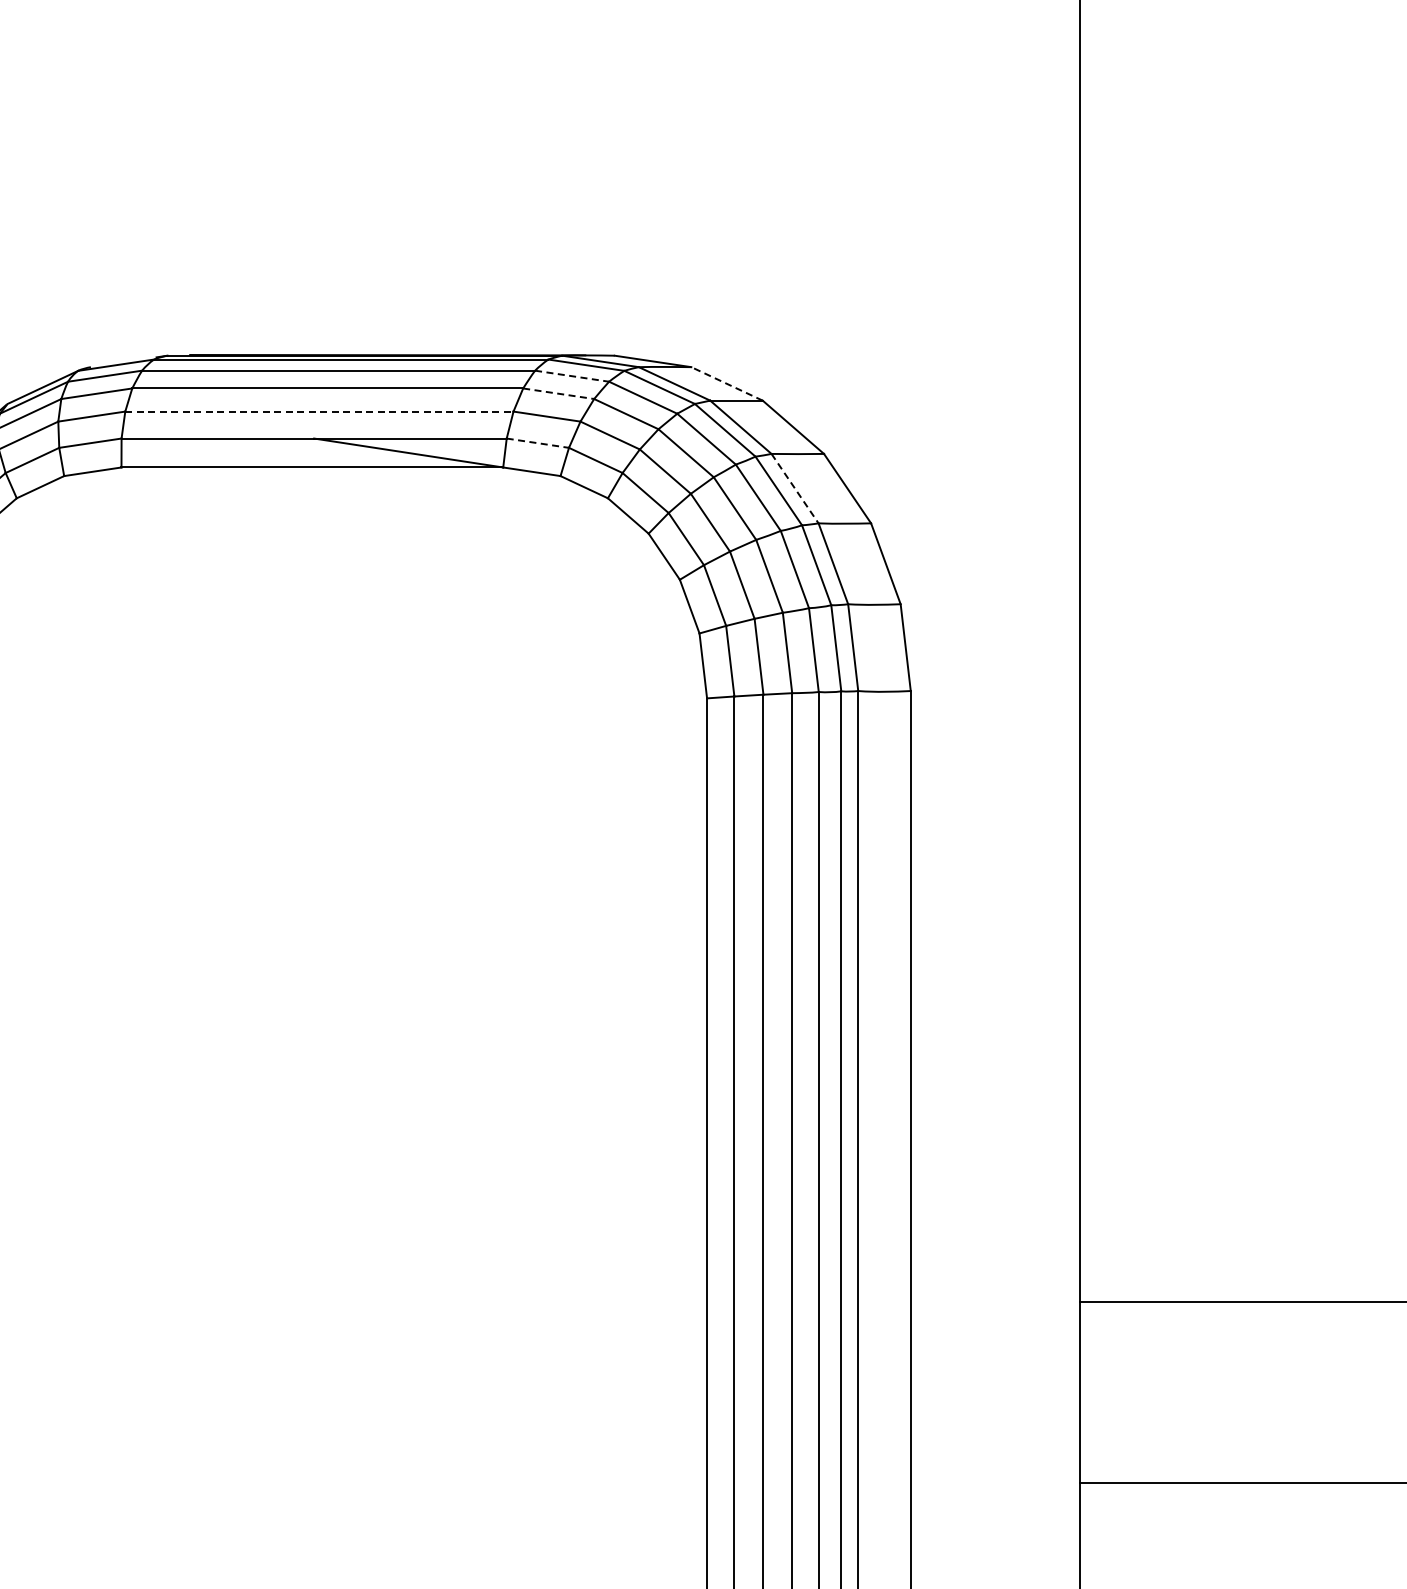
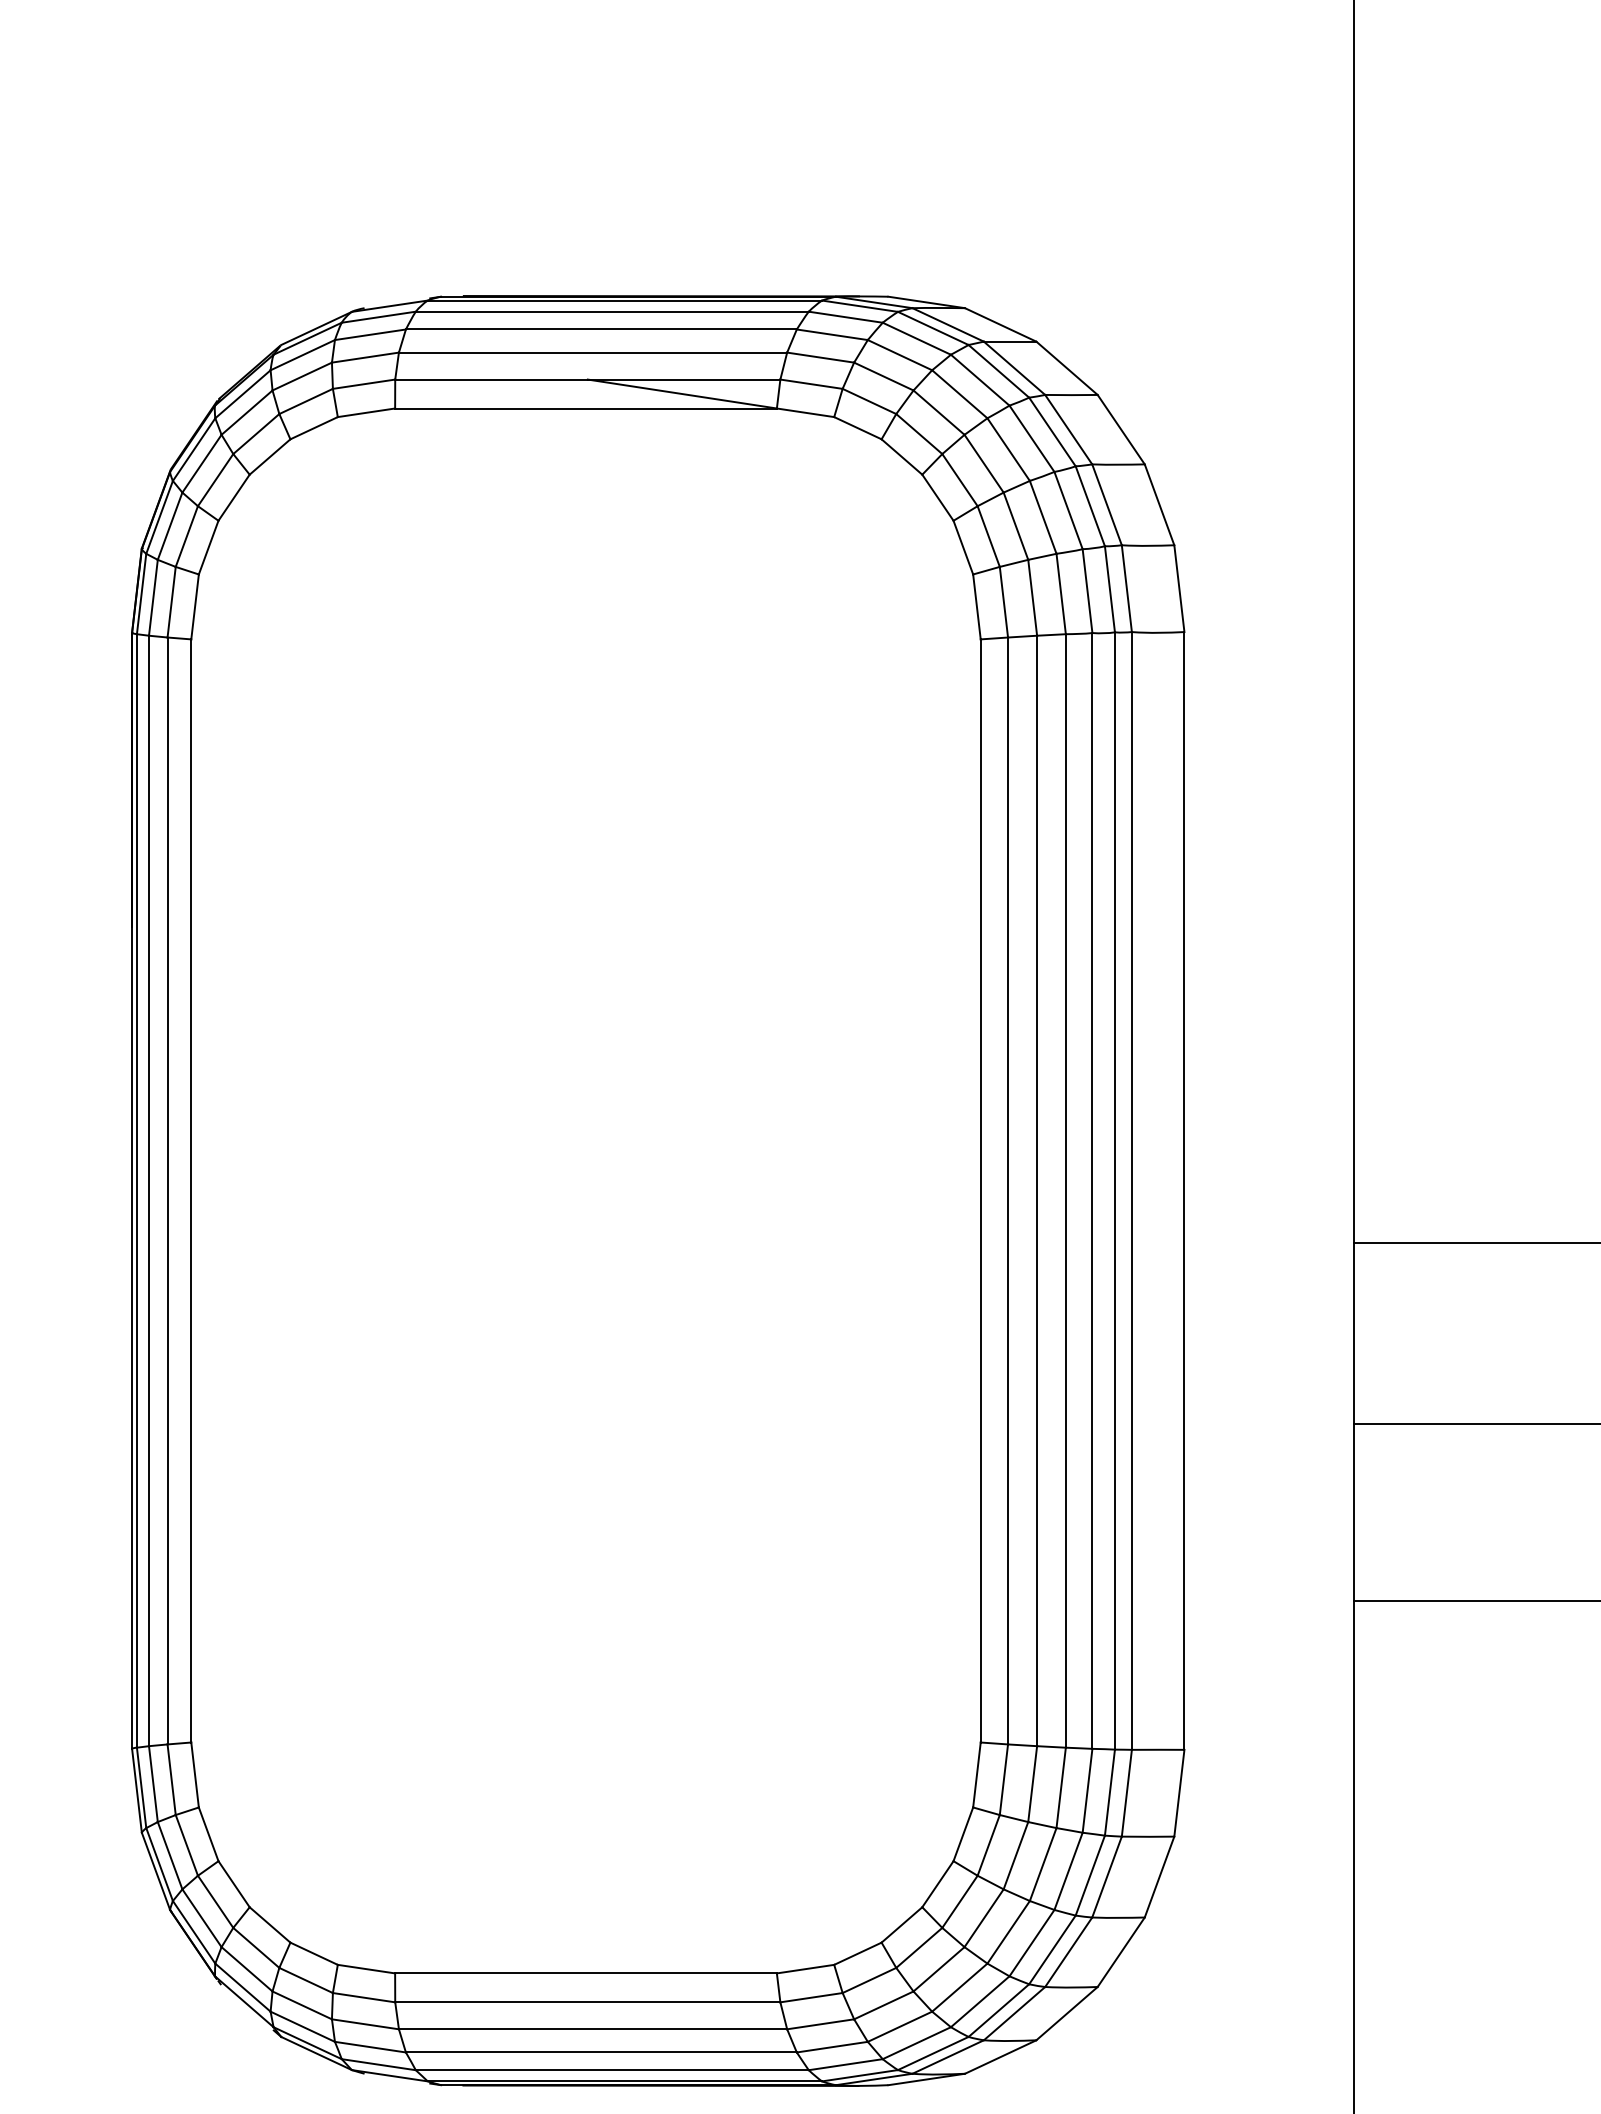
line: (572, 376) -> (846, 317), dashed -> solid
line: (726, 383) -> (1000, 324), dashed -> solid
line: (558, 393) -> (832, 334), dashed -> solid
line: (319, 411) -> (593, 352), dashed -> solid
line: (538, 443) -> (812, 384), dashed -> solid
line: (794, 488) -> (1068, 429), dashed -> solid

